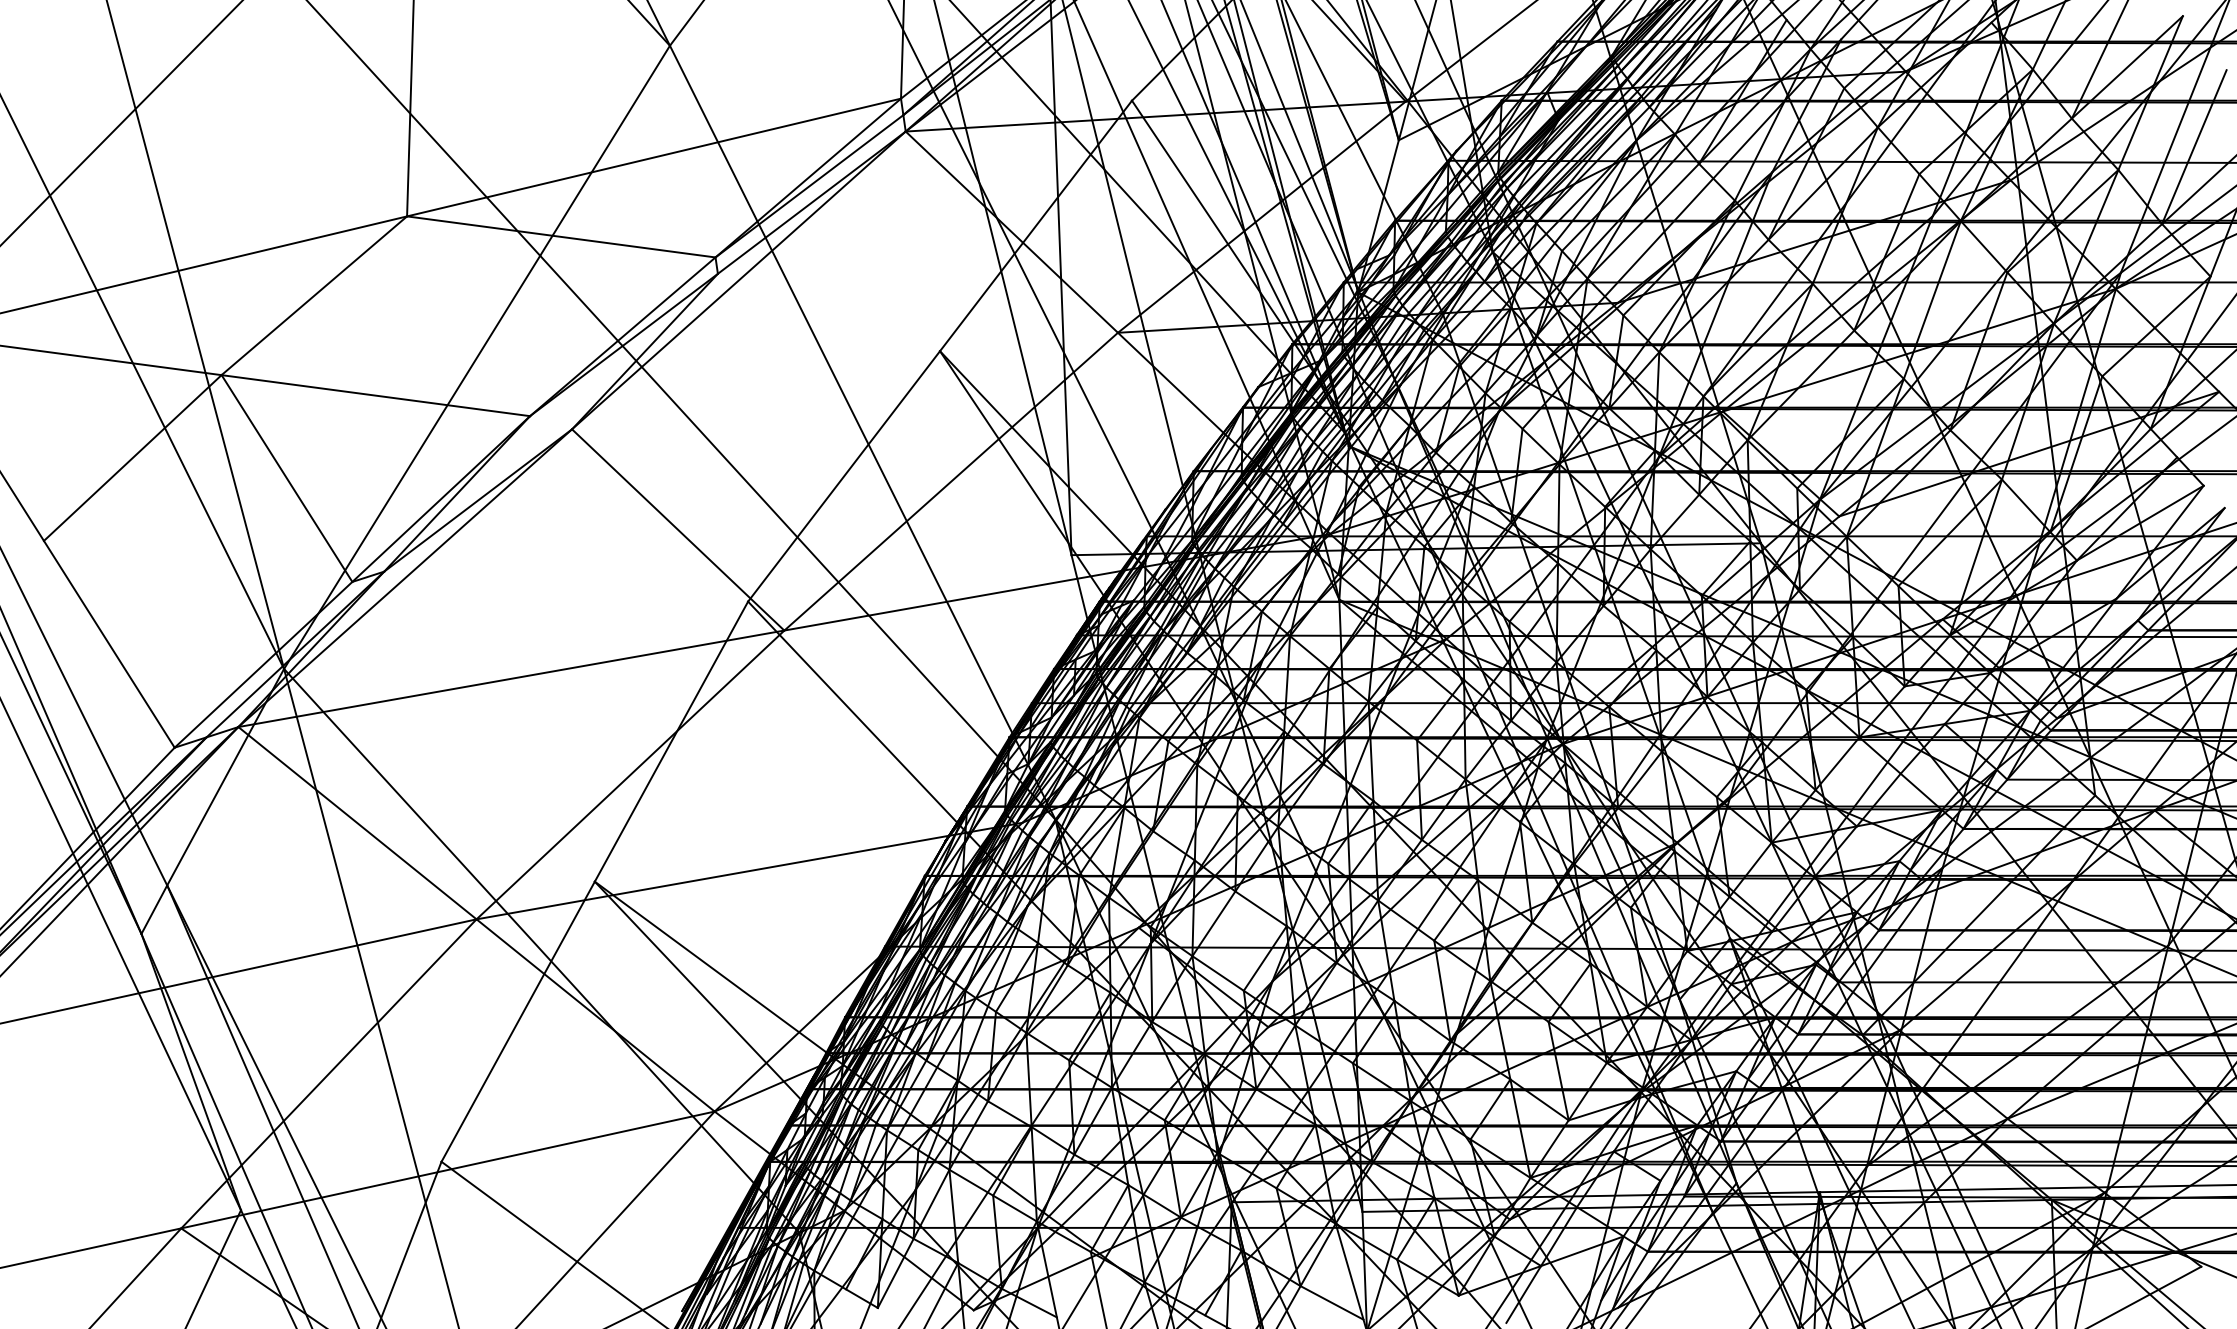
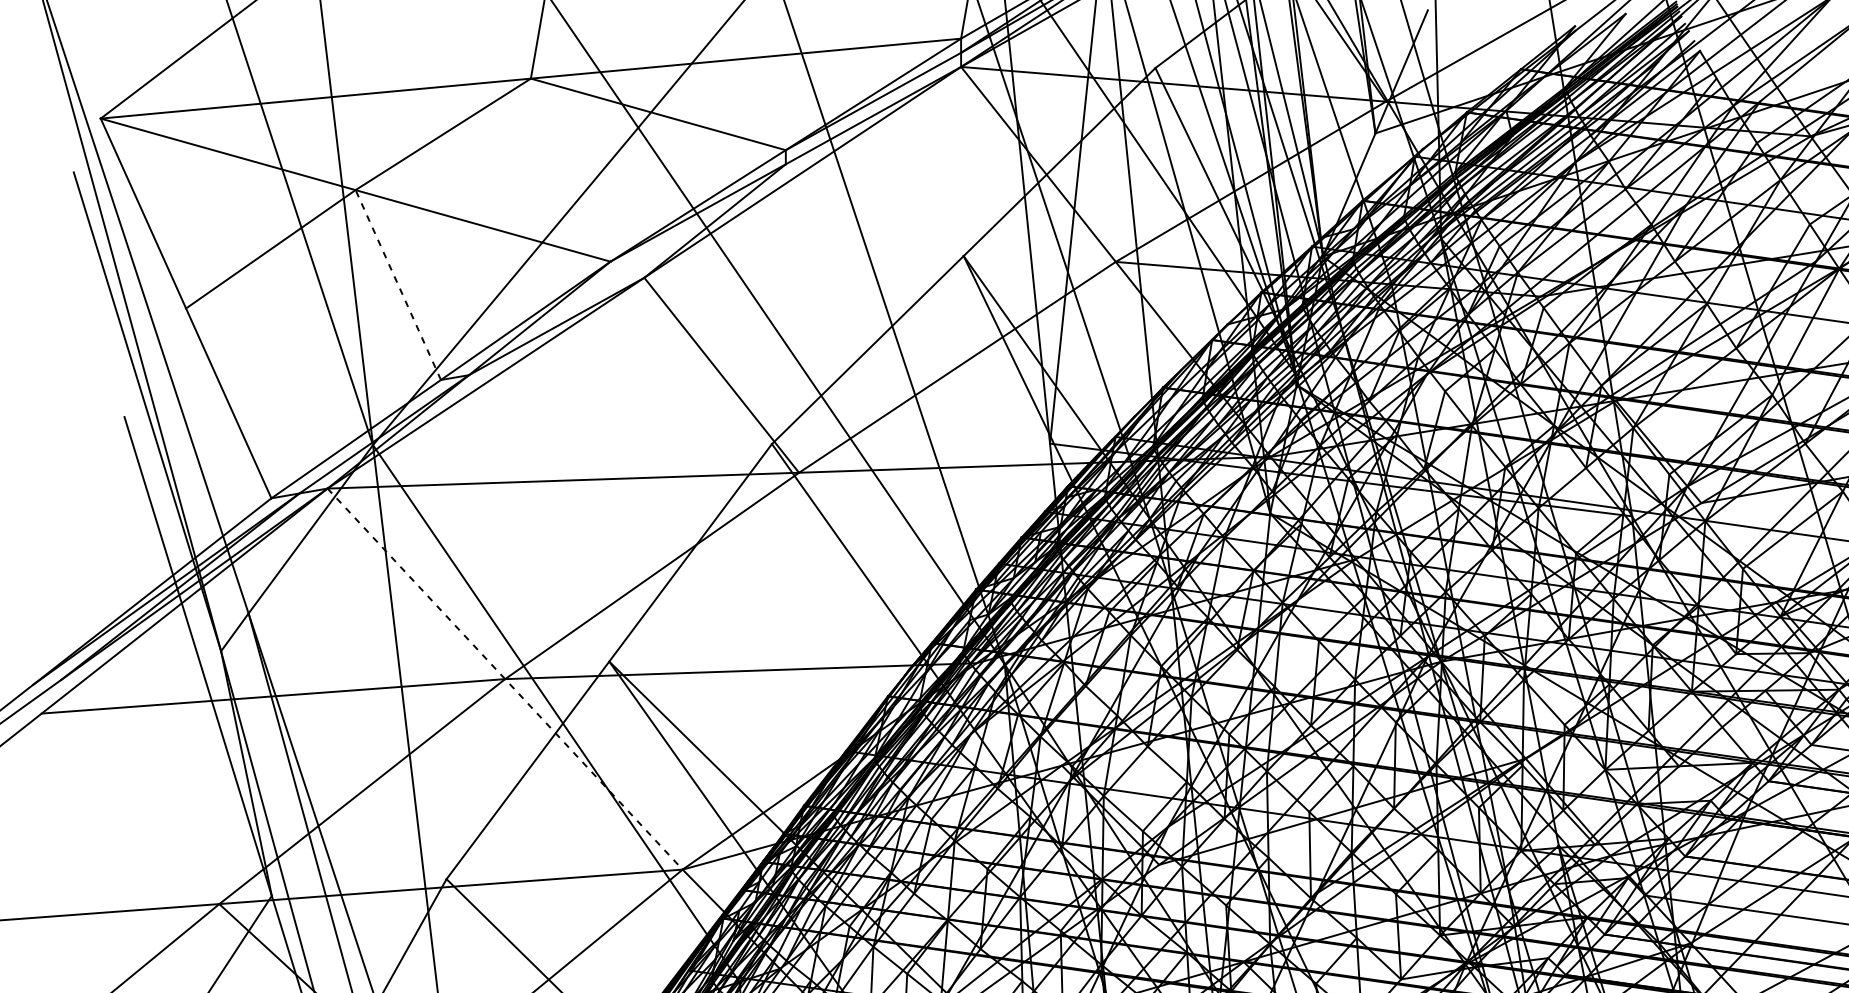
line: (286, 478) -> (397, 284), solid -> dashed
line: (476, 919) -> (505, 679), solid -> dashed

